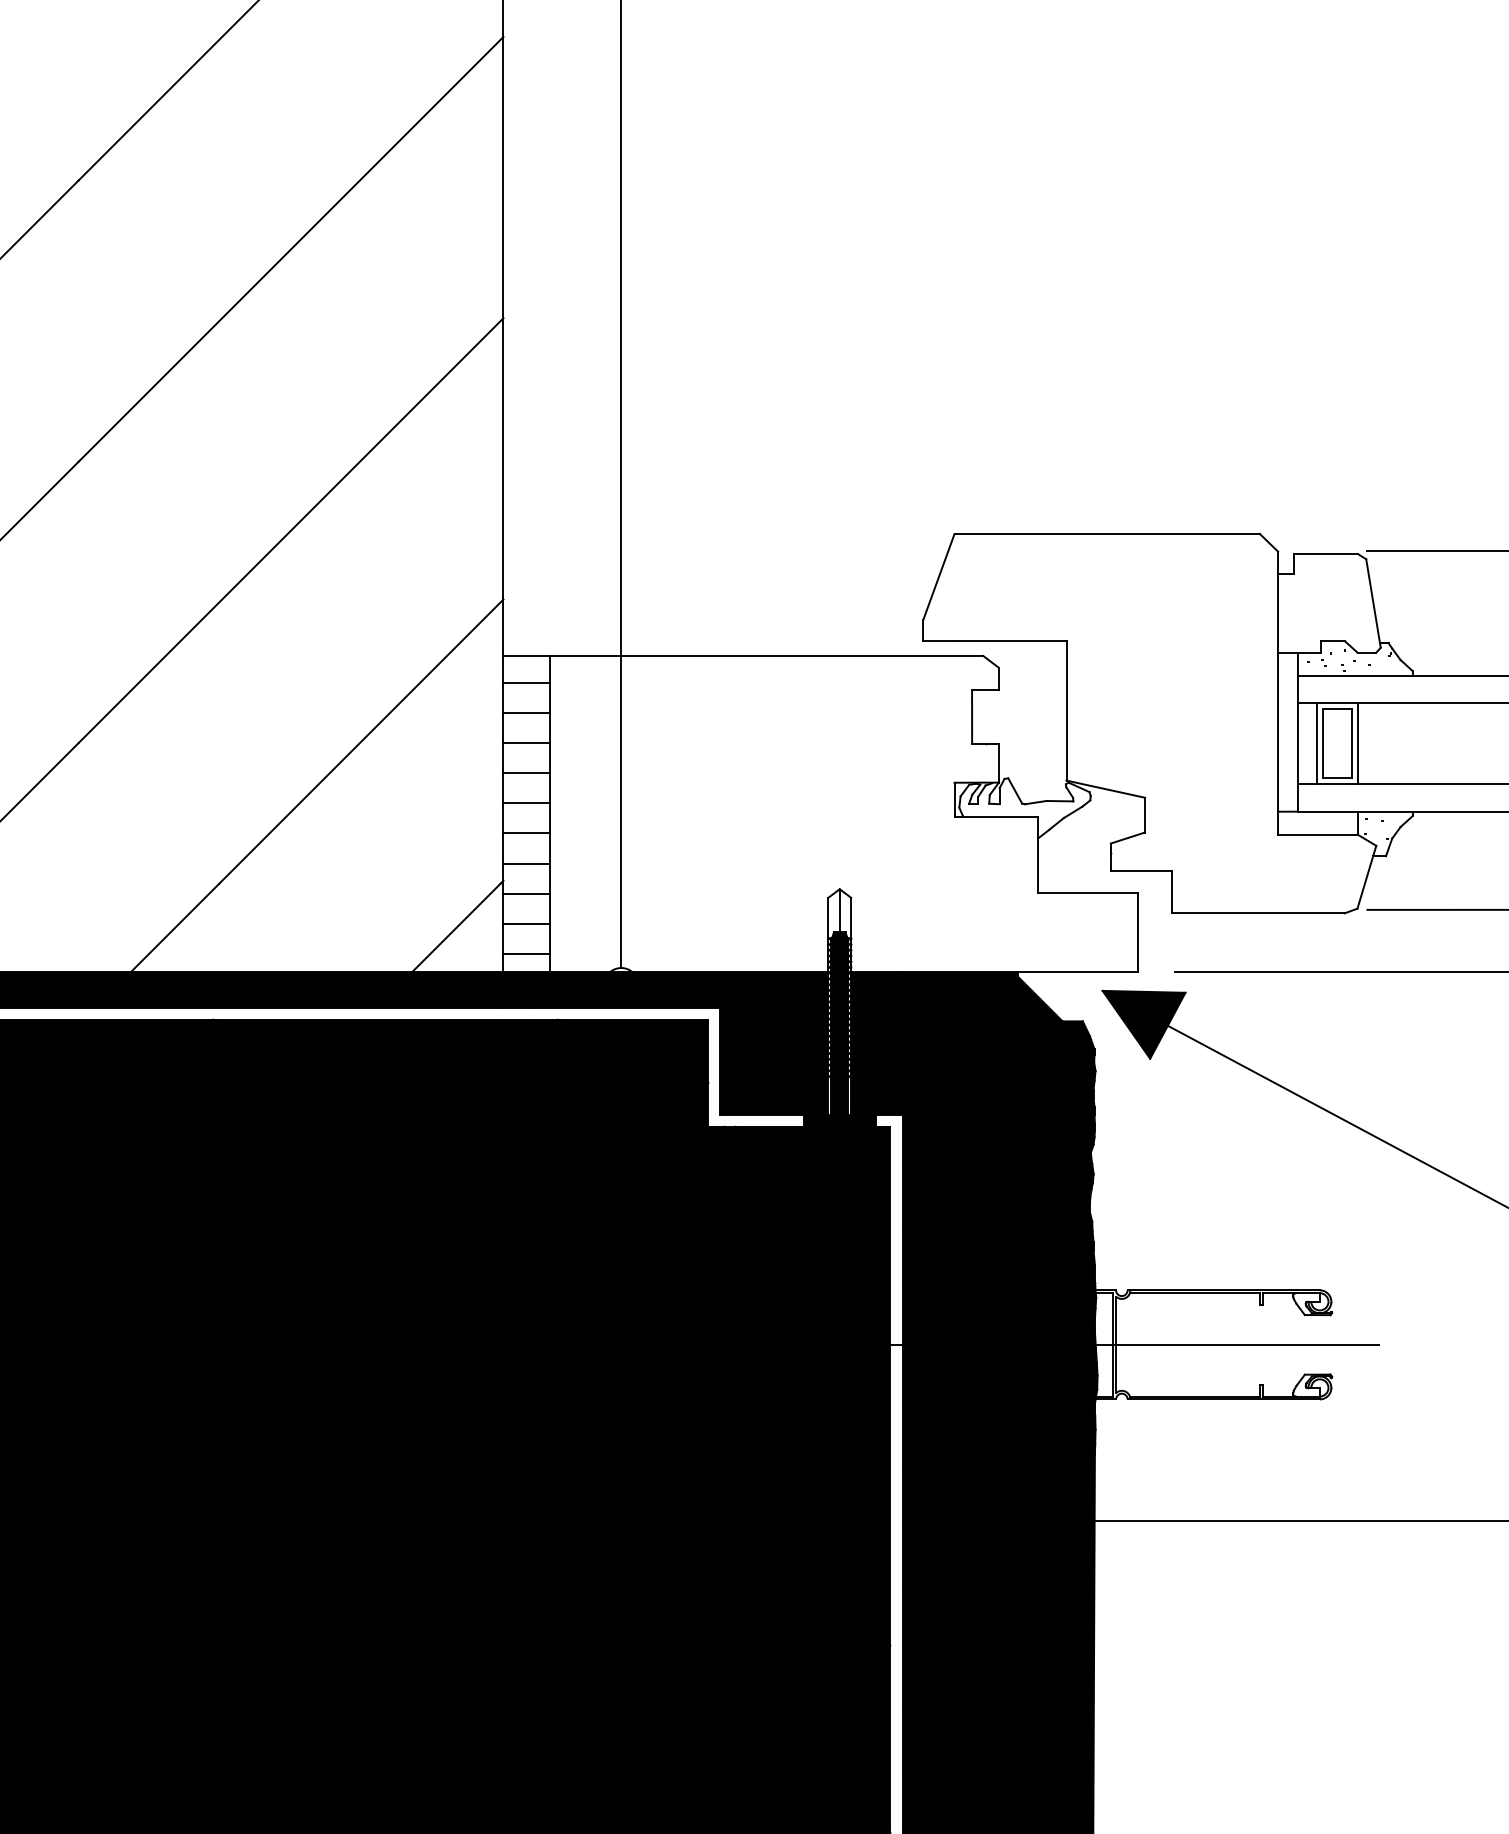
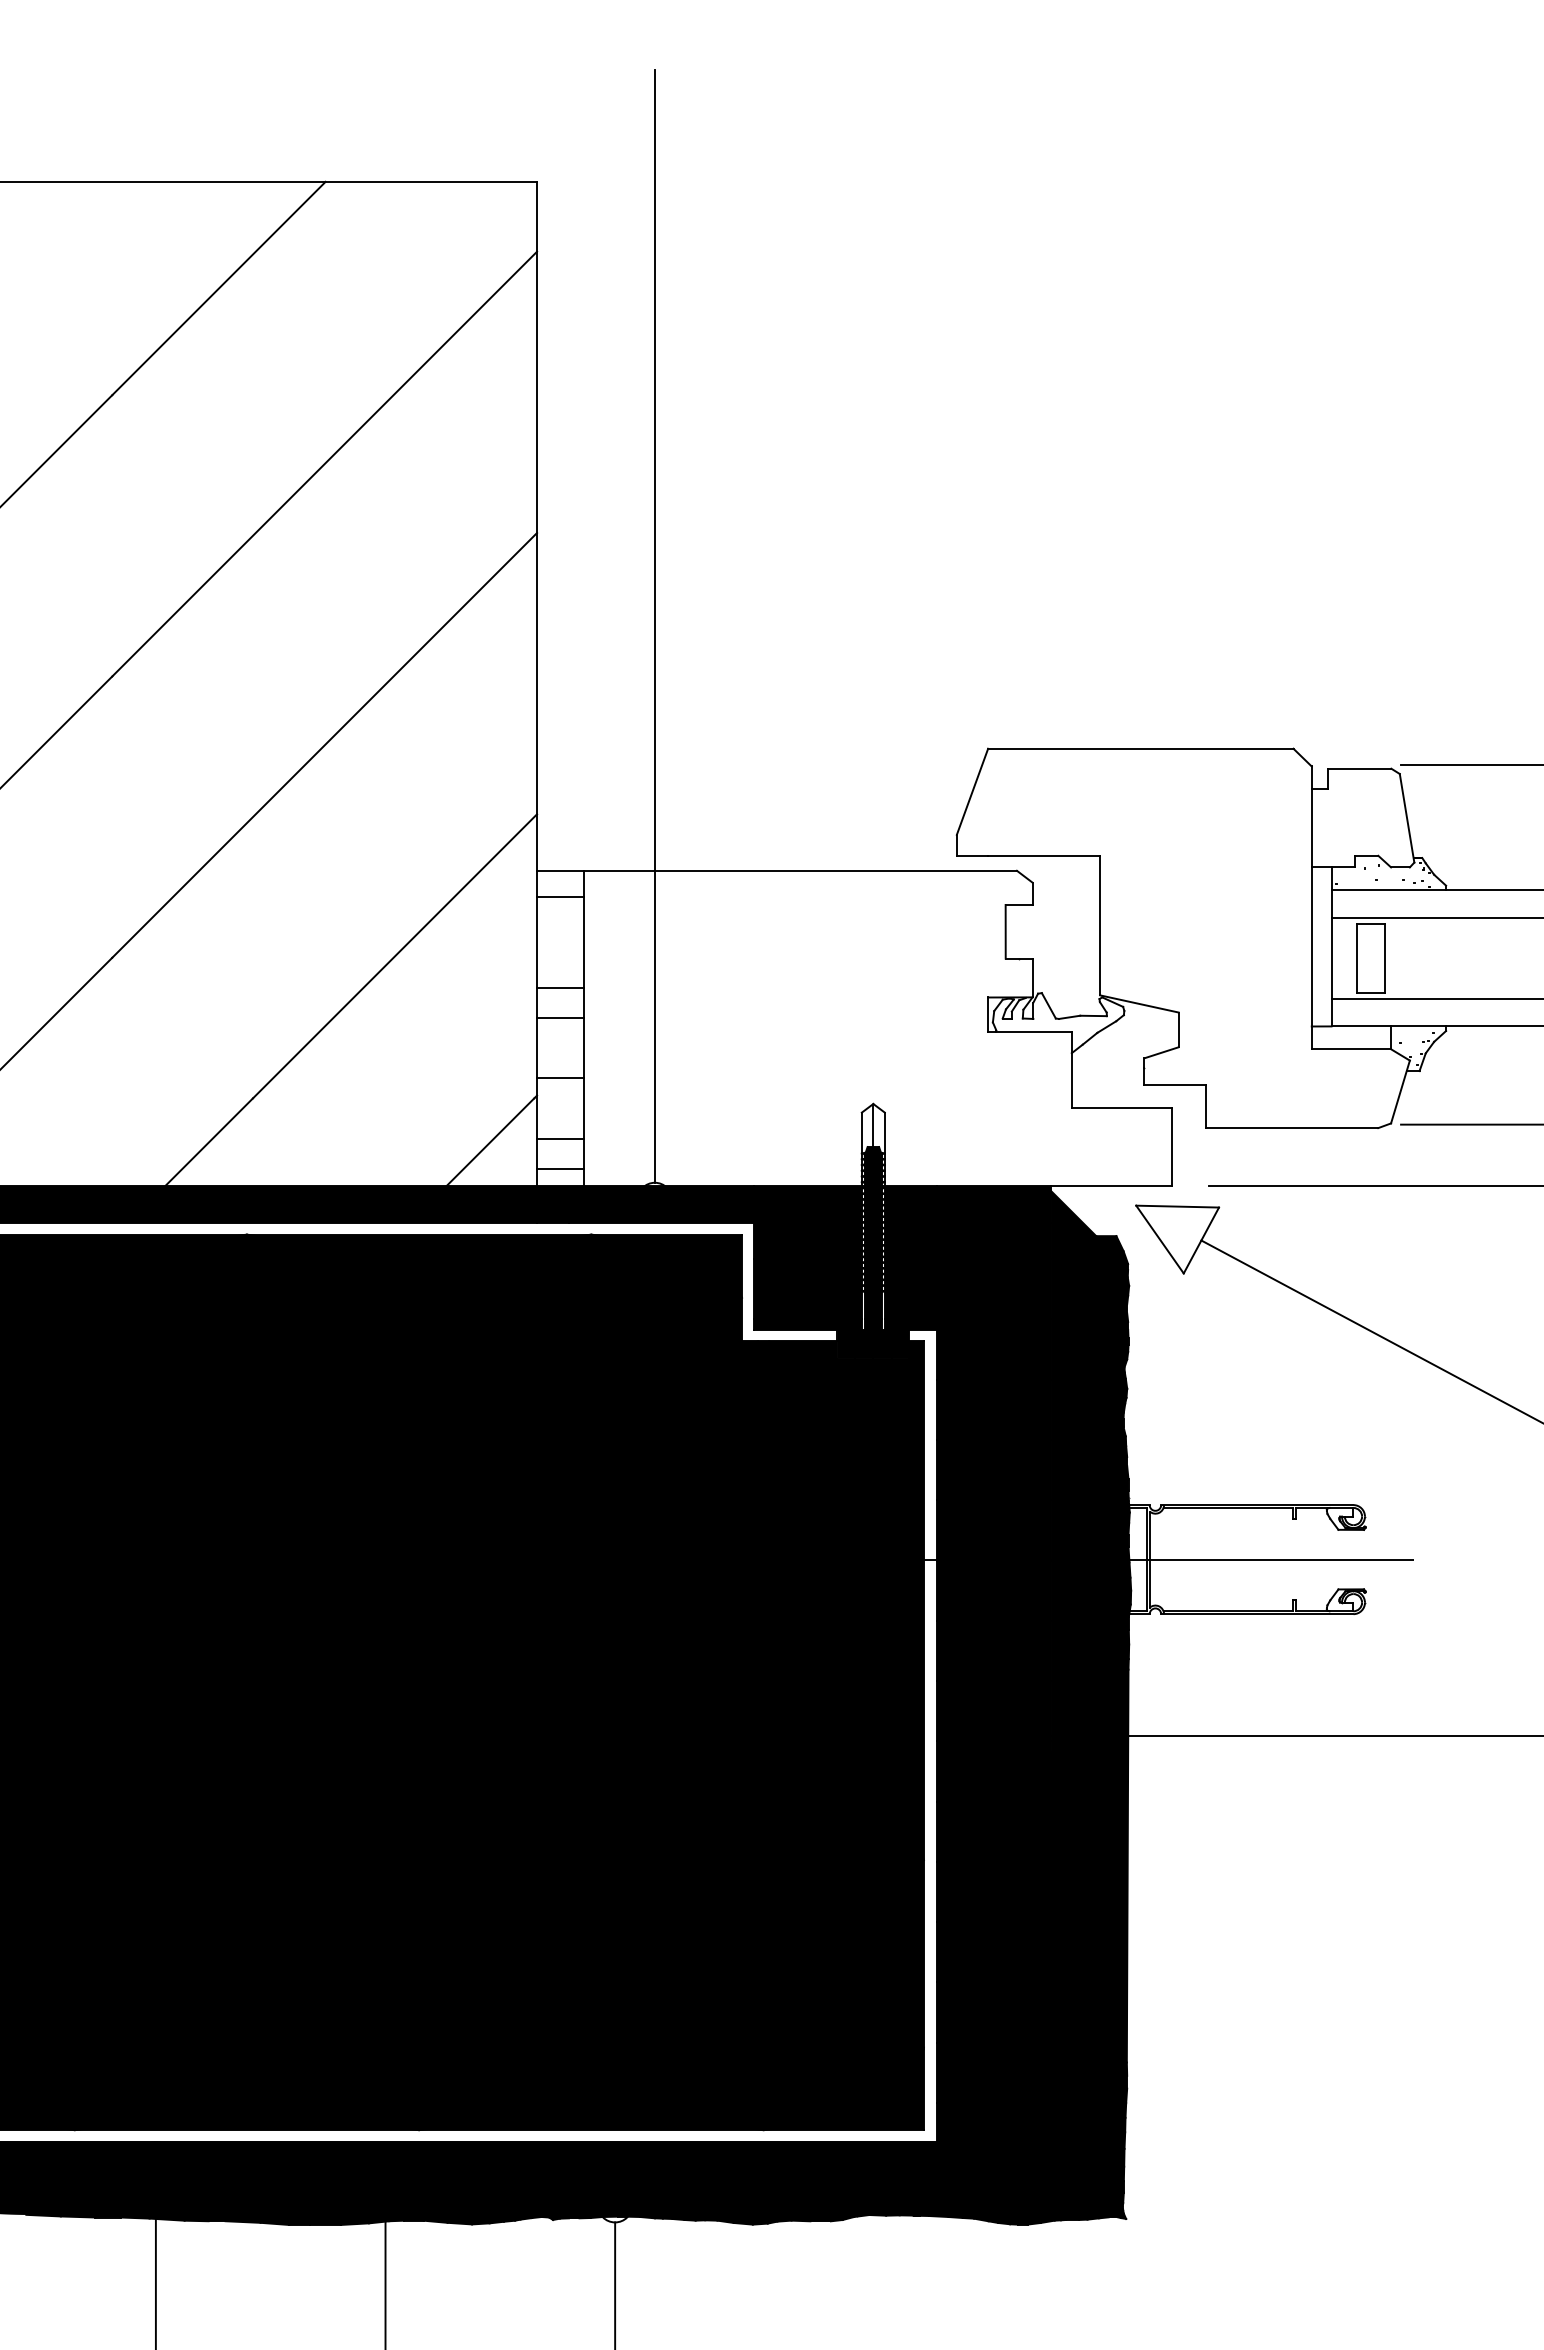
line: (526, 712) -> (560, 927), removed
line: (526, 742) -> (560, 957), removed
line: (1316, 742) -> (1350, 957), removed
line: (1357, 742) -> (1391, 957), removed
line: (526, 833) -> (560, 1048), removed
line: (526, 893) -> (560, 1108), removed
fill: (1143, 1024) -> (1177, 1239), removed

